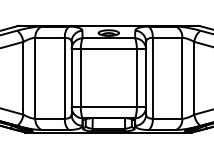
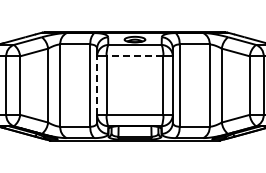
line: (108, 49) -> (134, 56), solid -> dashed
line: (71, 78) -> (97, 85), solid -> dashed

